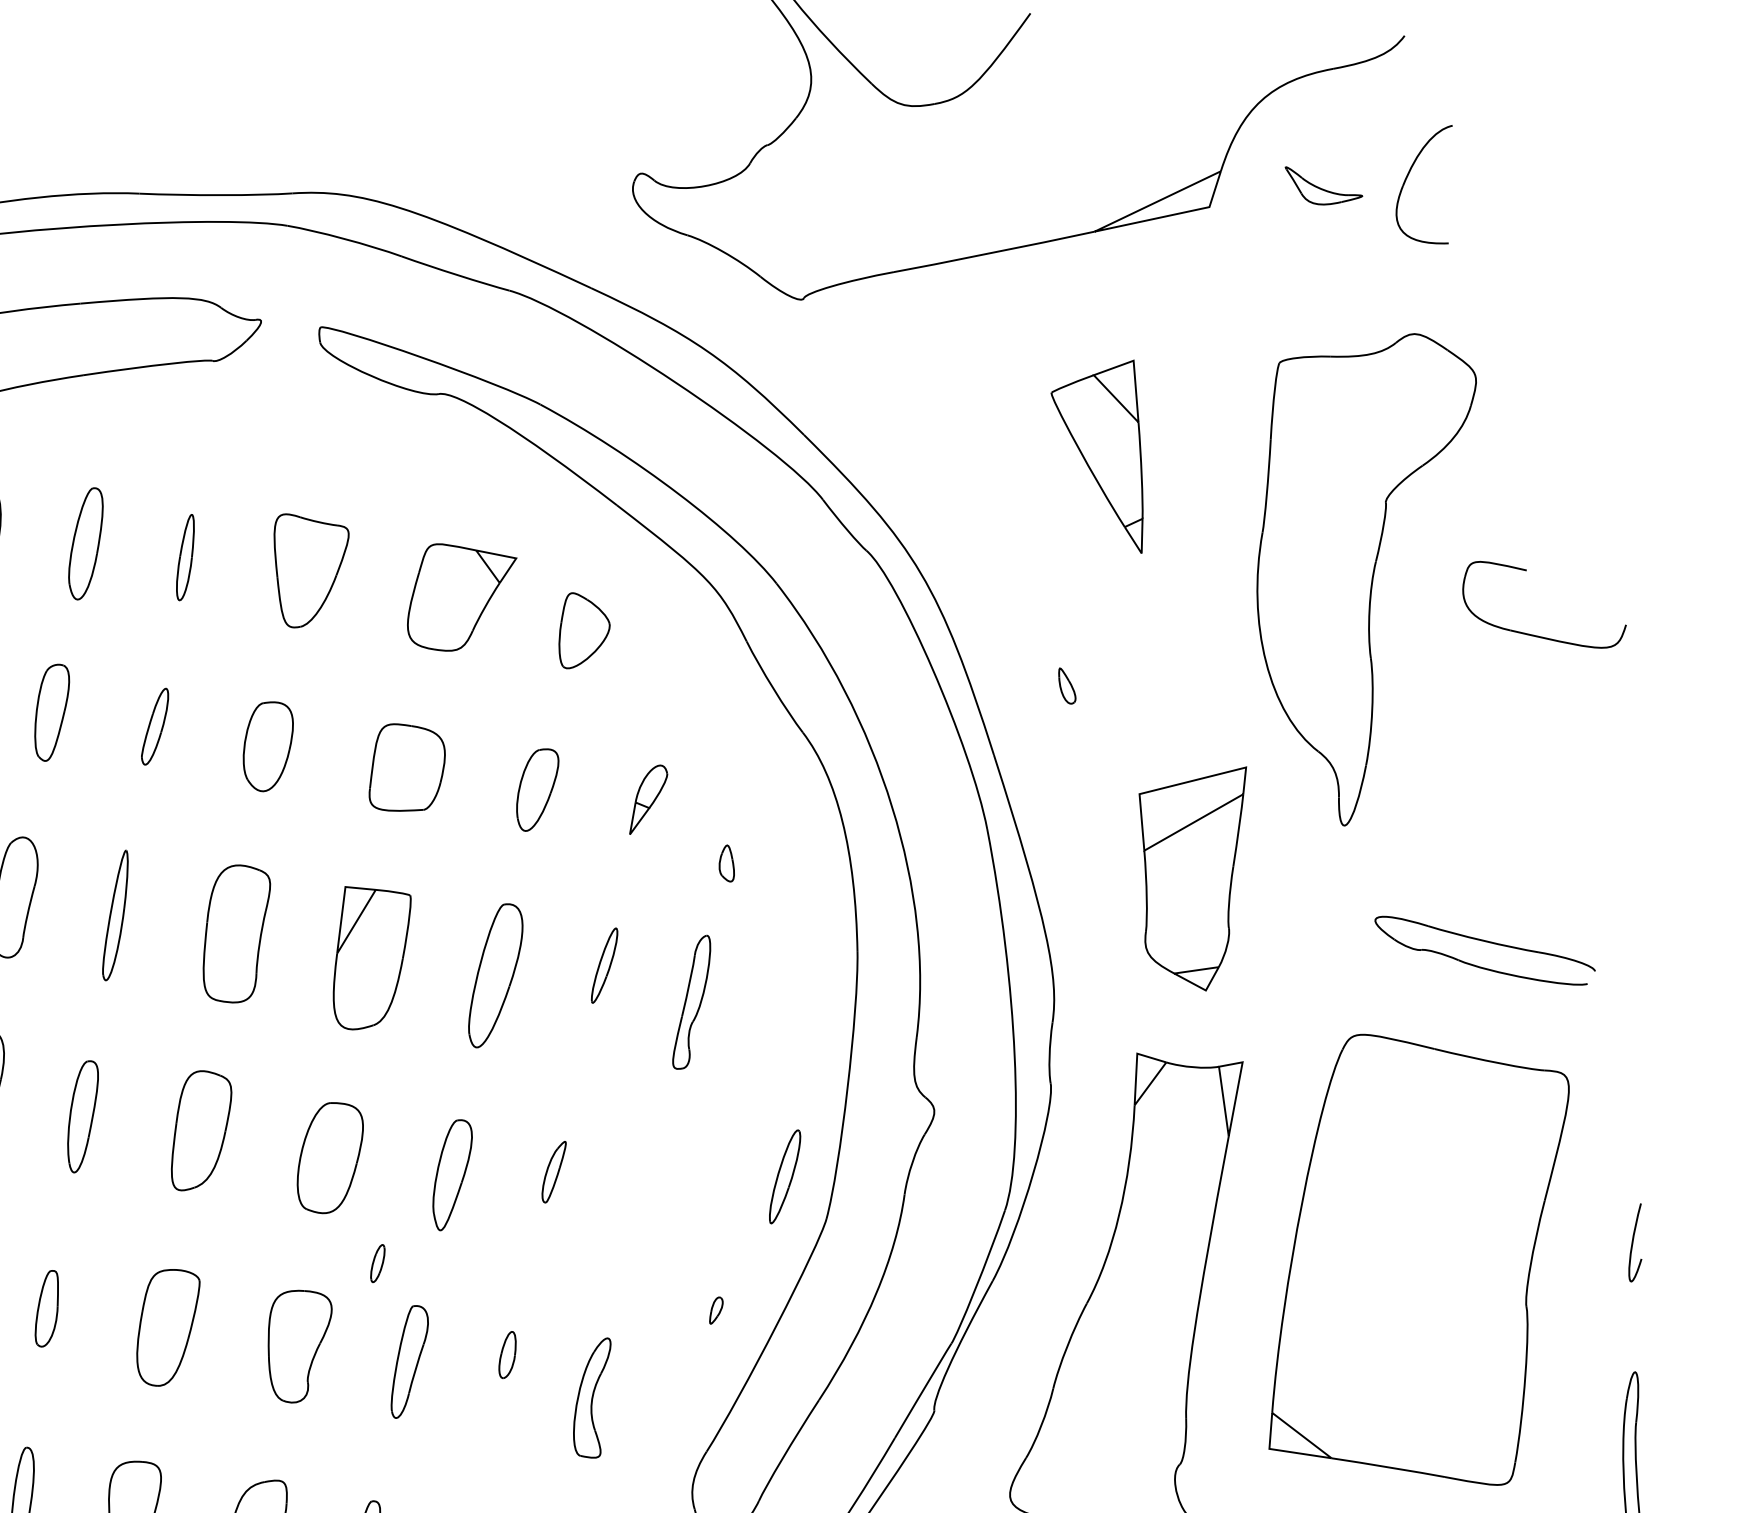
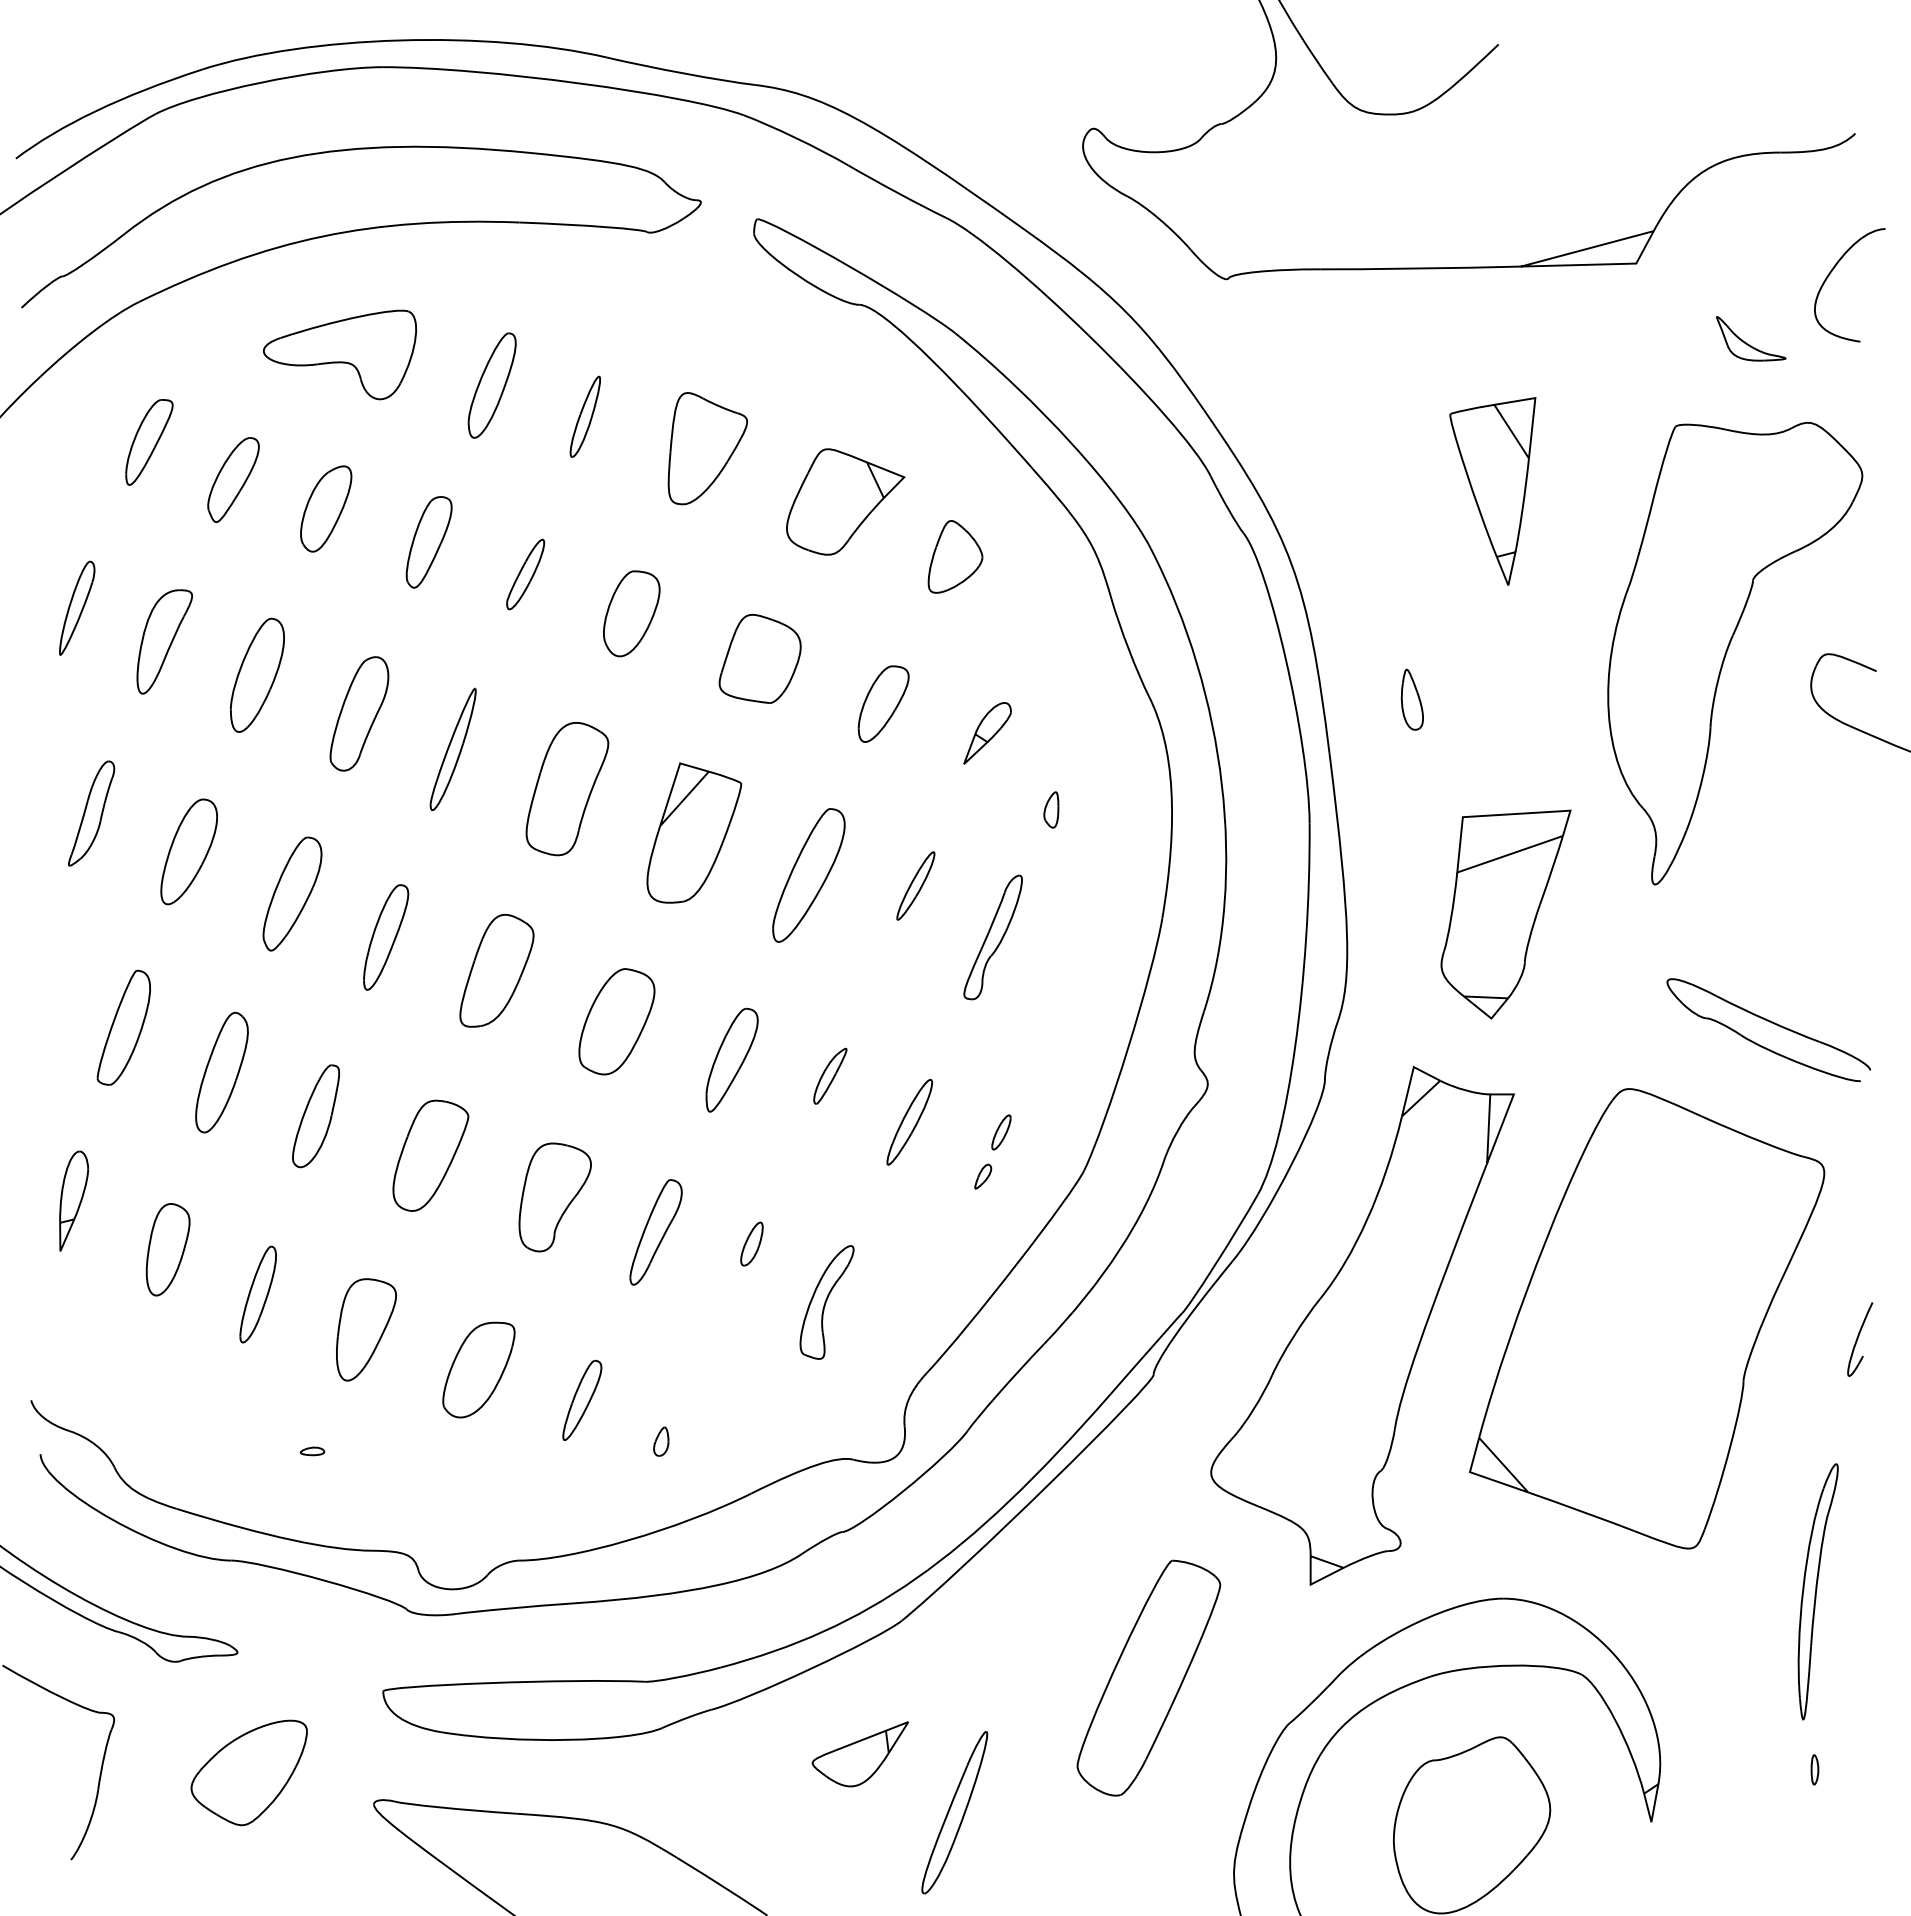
part: (1324, 182) -> (1751, 338), moved
part: (1066, 685) -> (1411, 699), size x1.67
part: (784, 1177) -> (909, 1122), moved
part: (377, 1263) -> (1001, 1132), moved
part: (46, 1309) -> (315, 1116), size x1.43
part: (716, 1310) -> (983, 1176), moved

